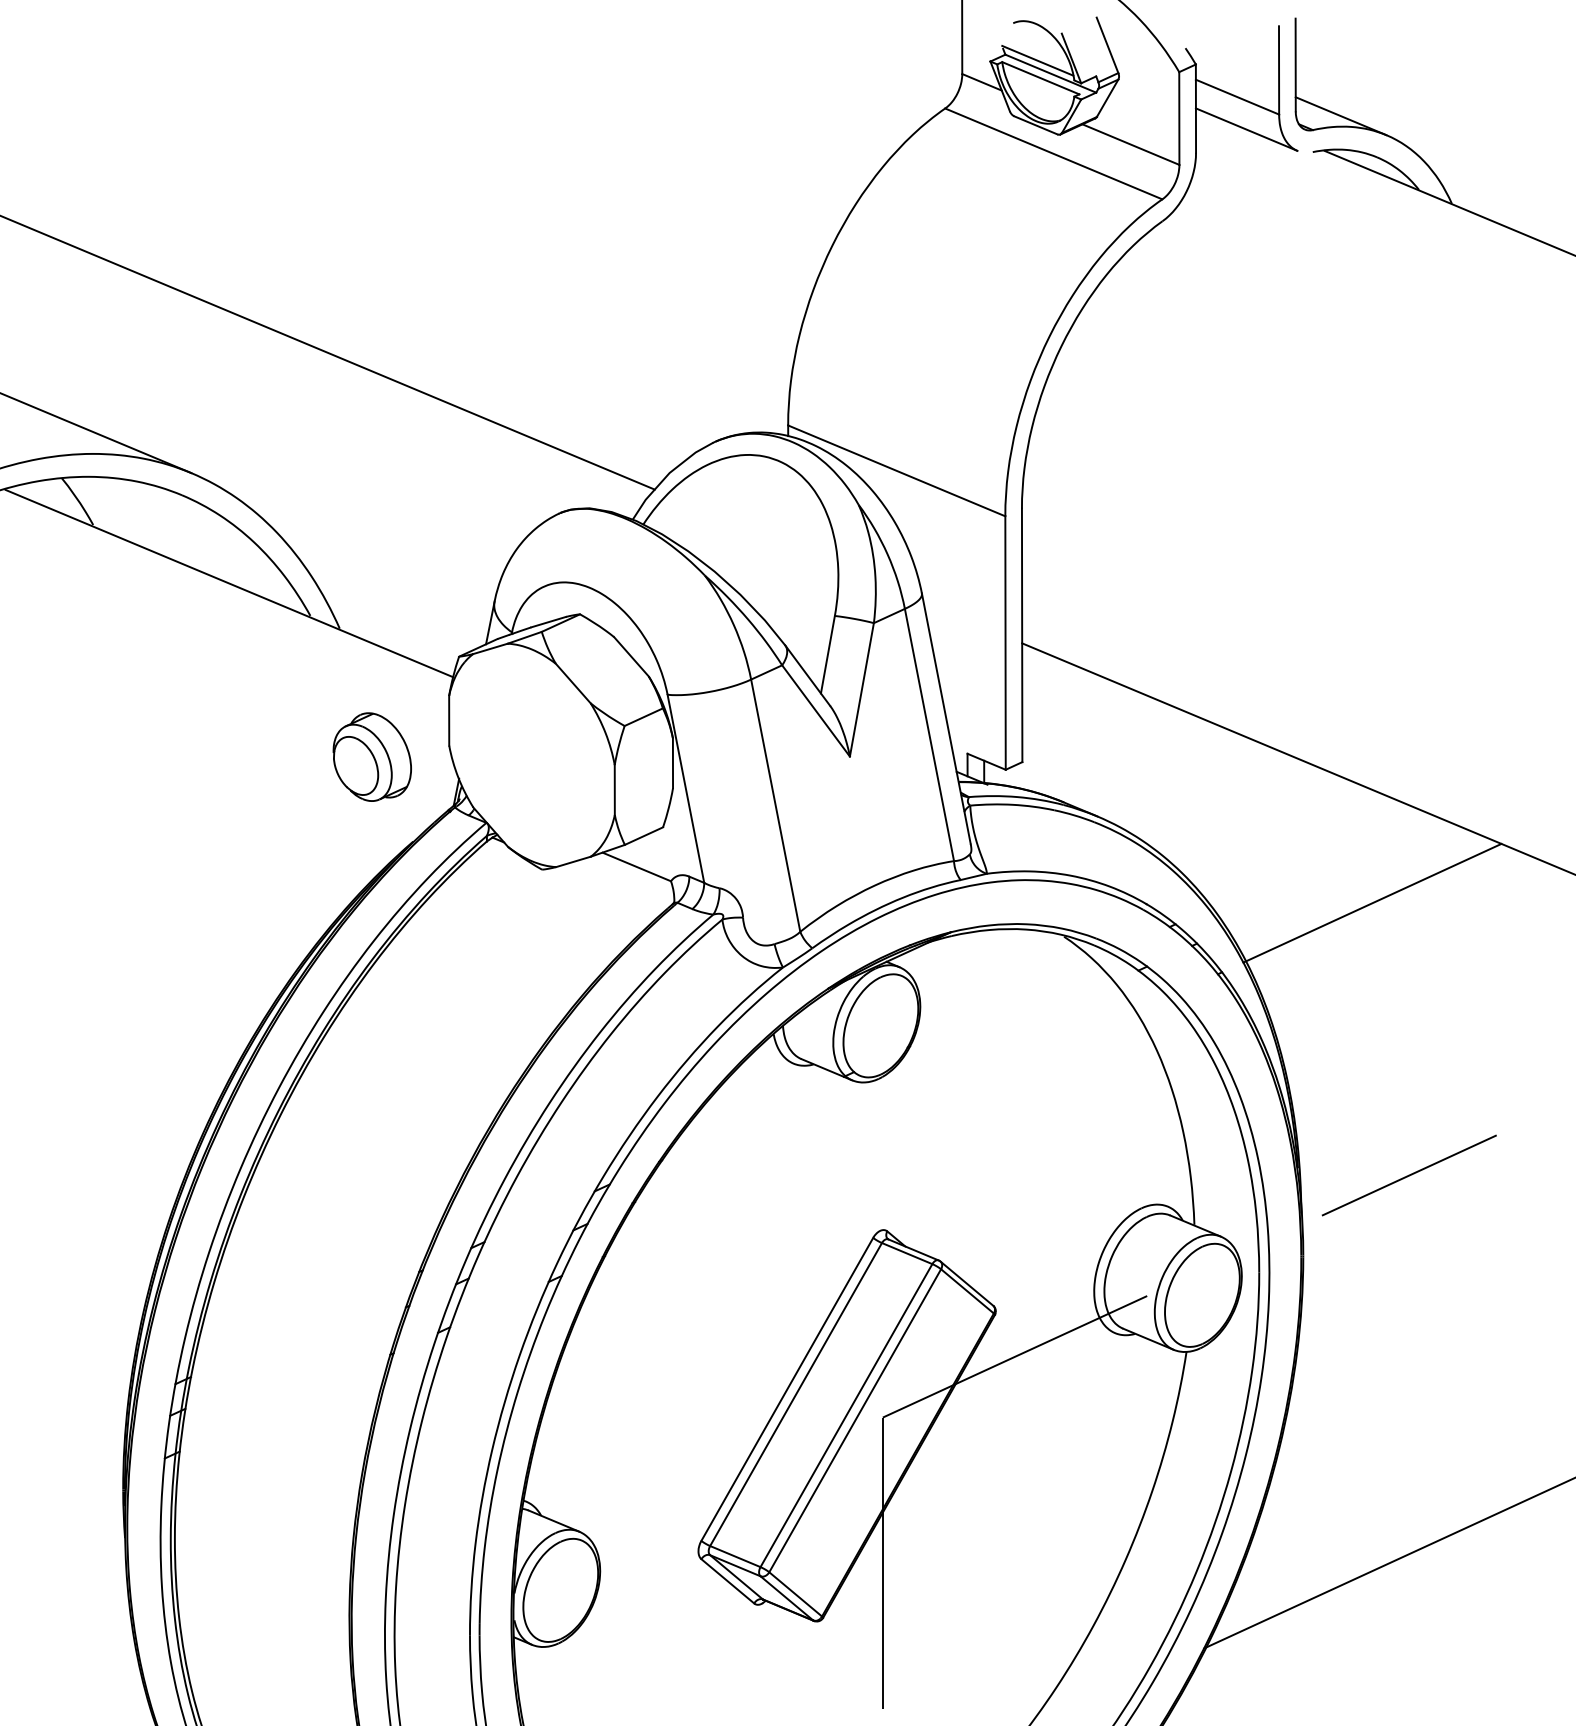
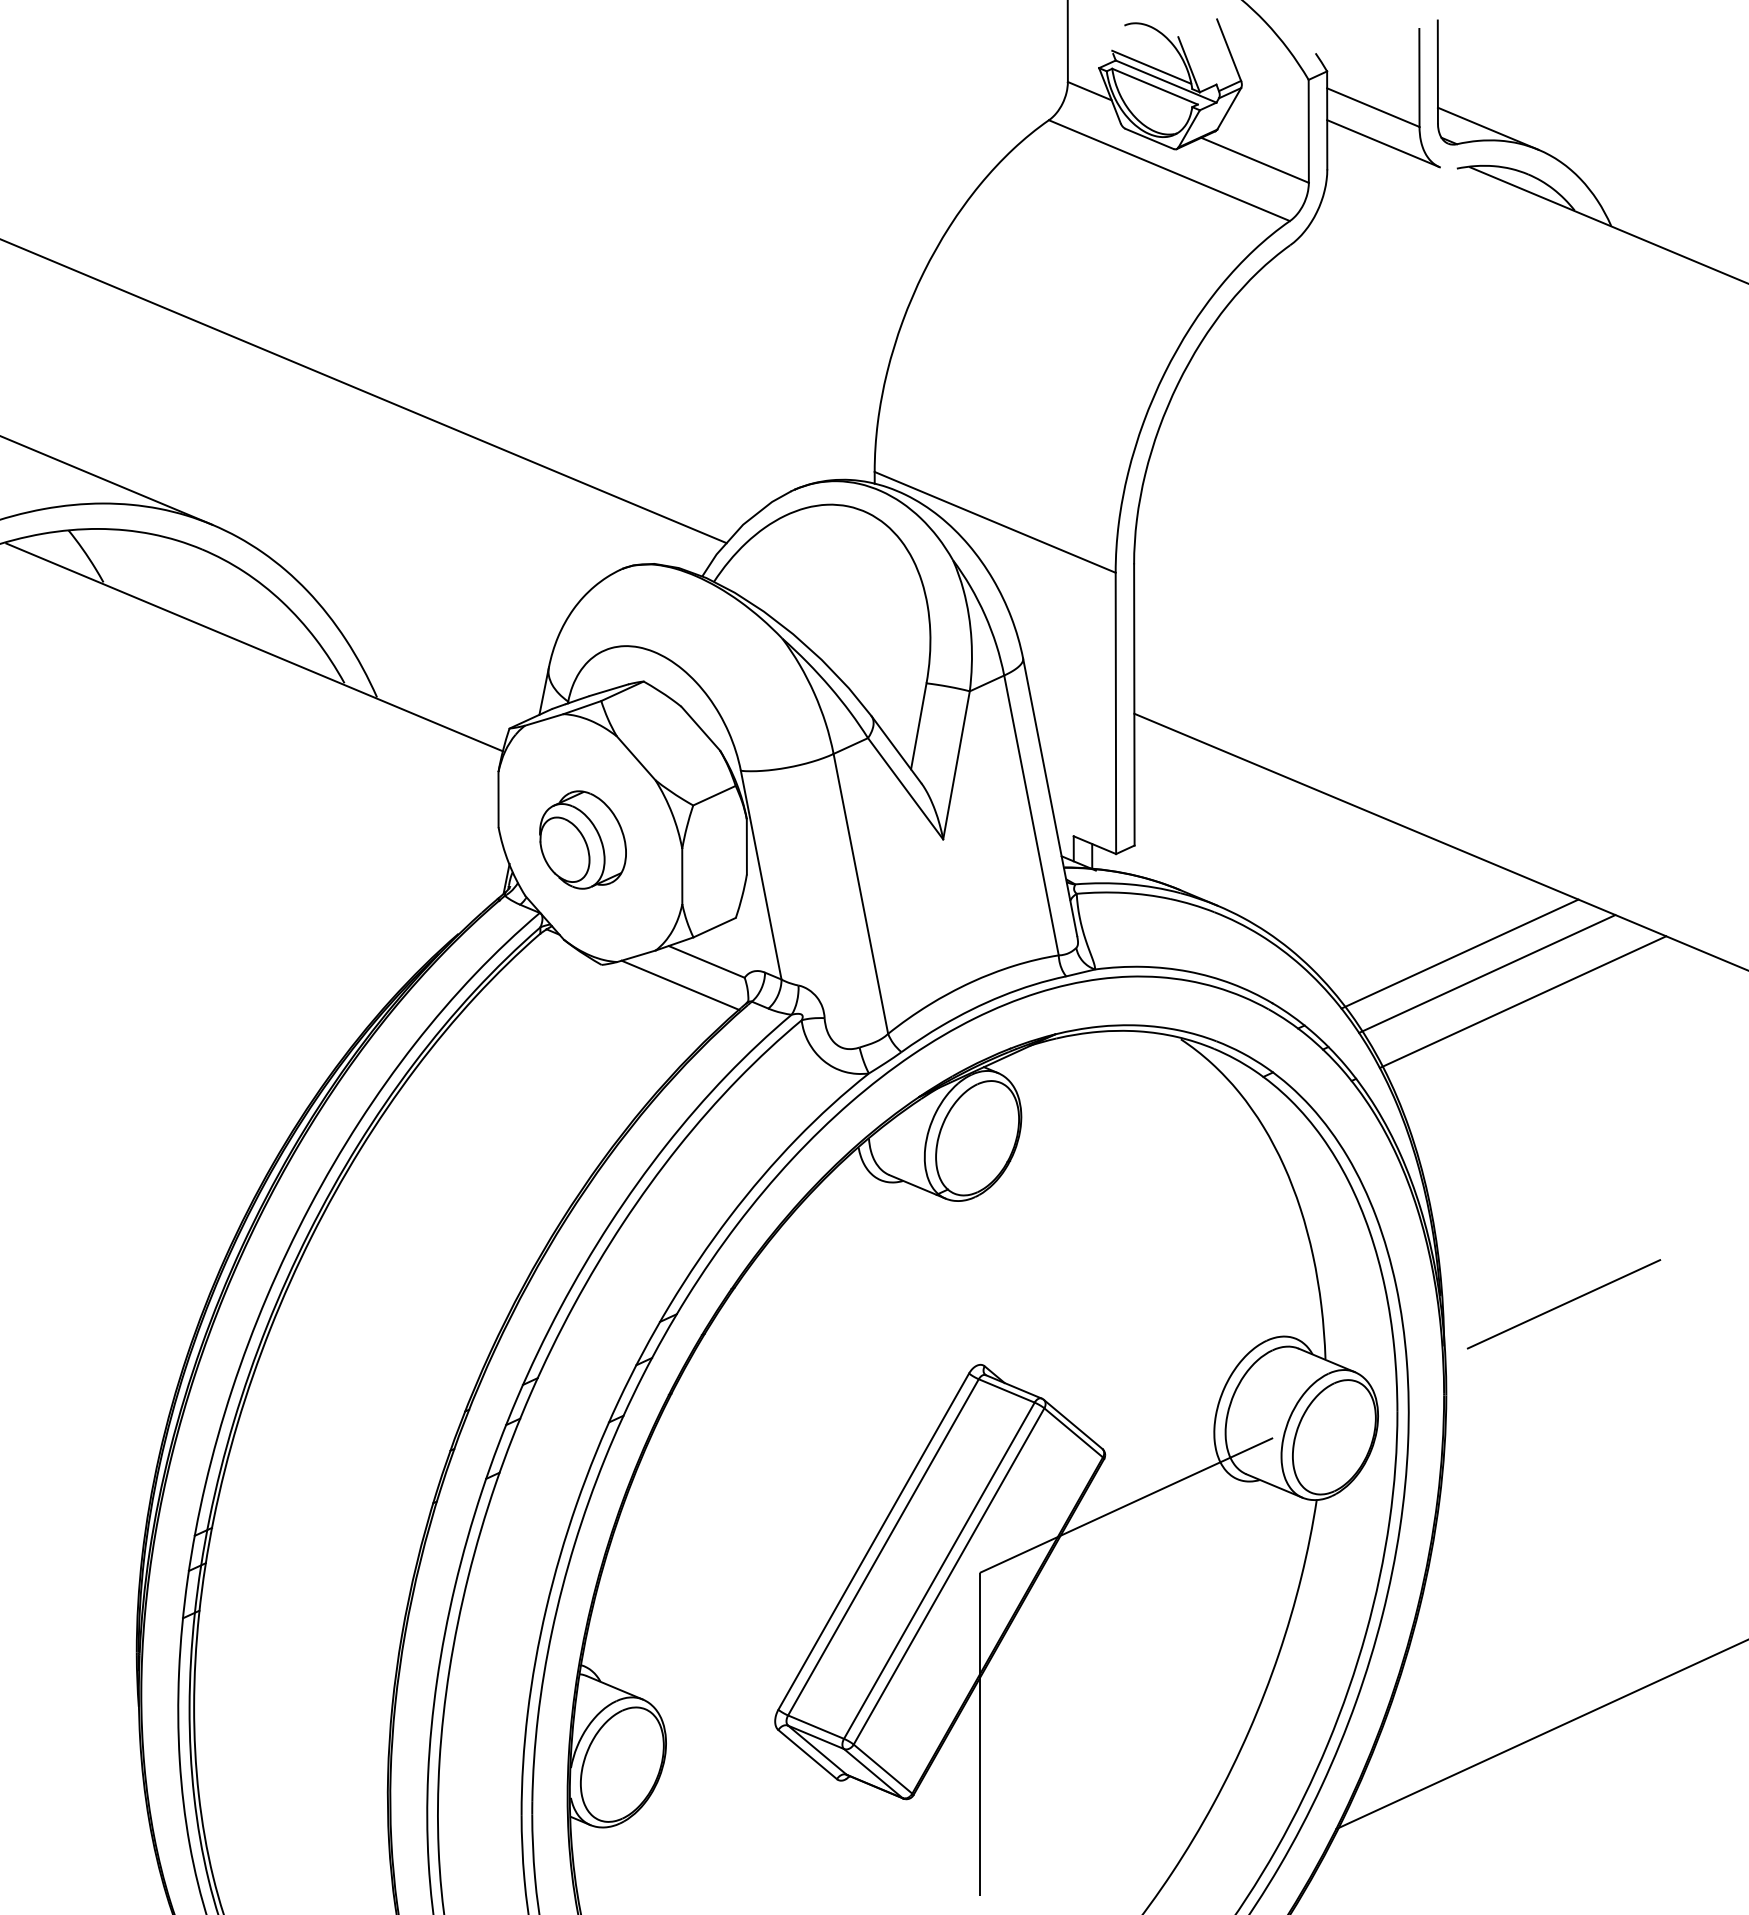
part: (371, 756) -> (582, 839), moved
line: (1315, 859) -> (1459, 953), added
line: (1339, 877) -> (1486, 973), added
line: (613, 887) -> (680, 984), added

